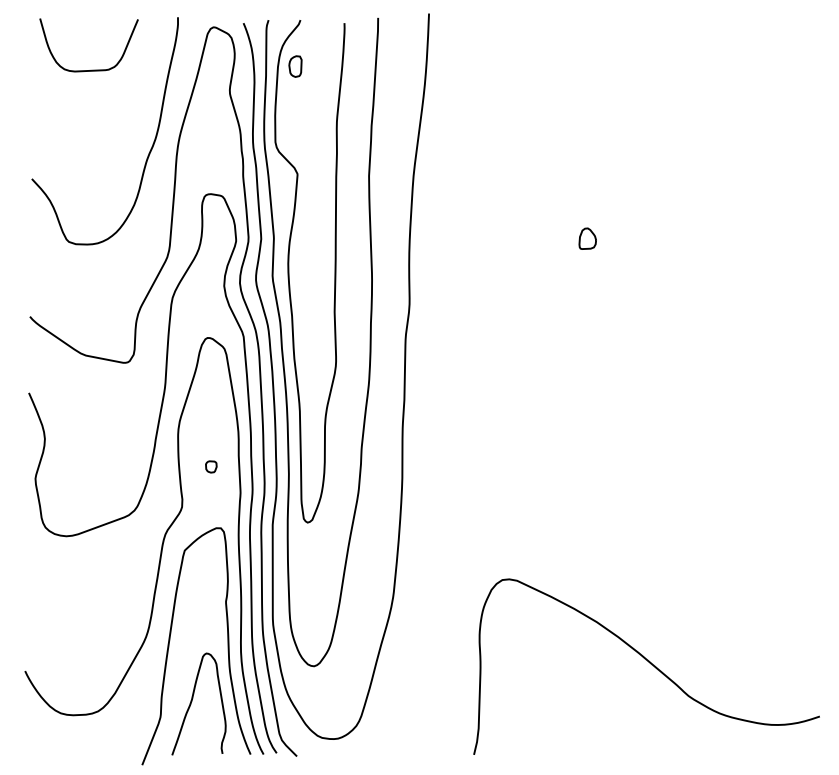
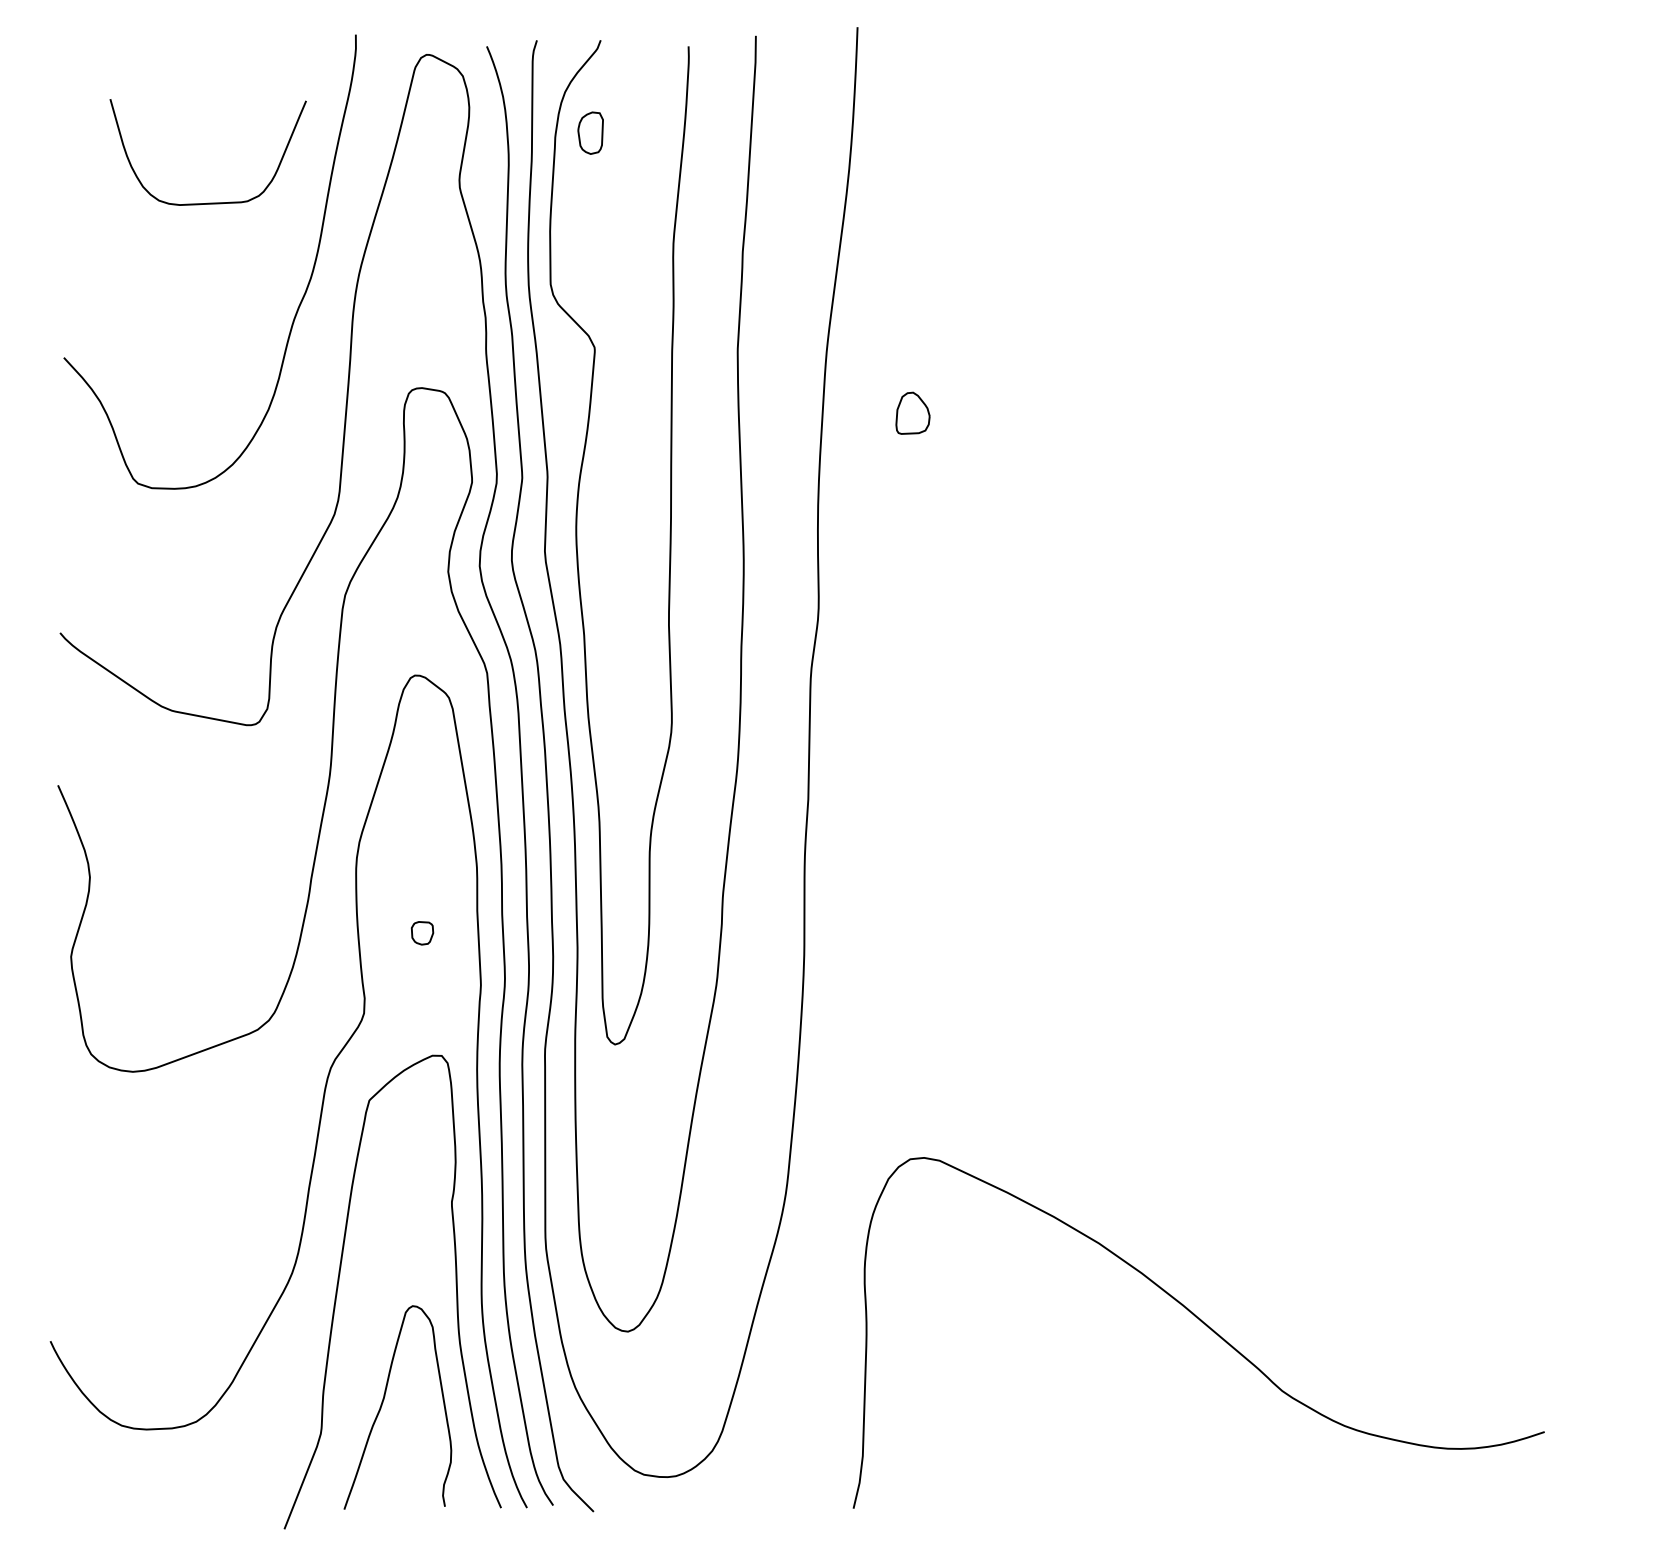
curve: (91, 69) -> (213, 200), moved
part: (587, 238) -> (912, 412), moved
curve: (649, 663) -> (1204, 1326), moved

